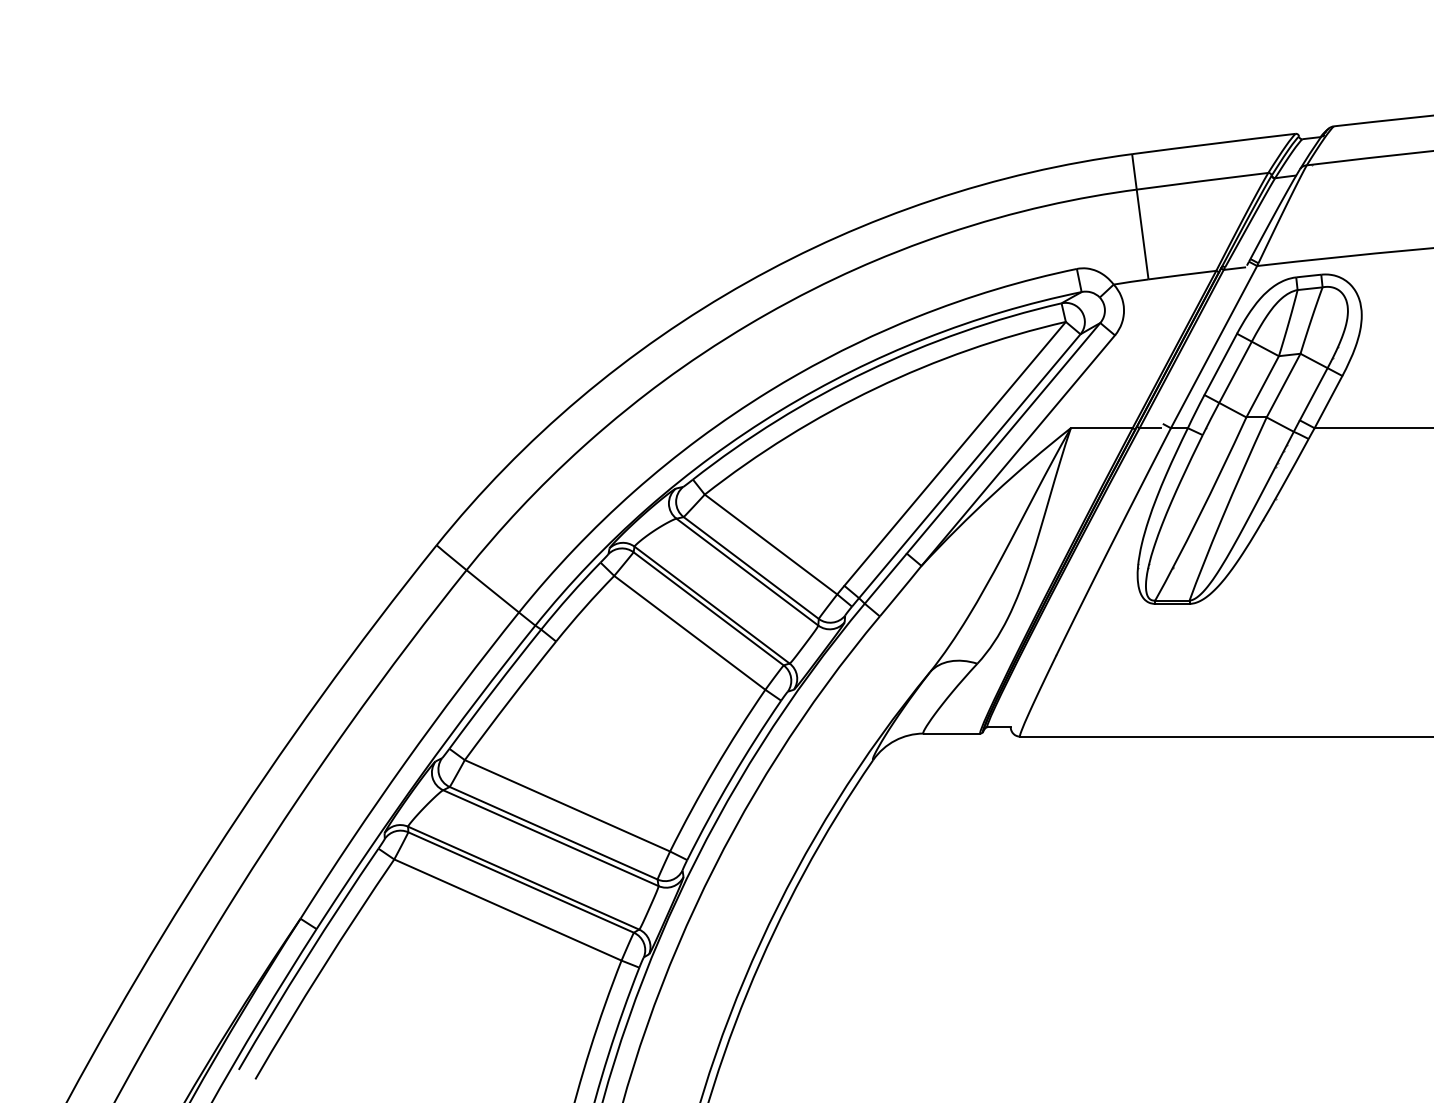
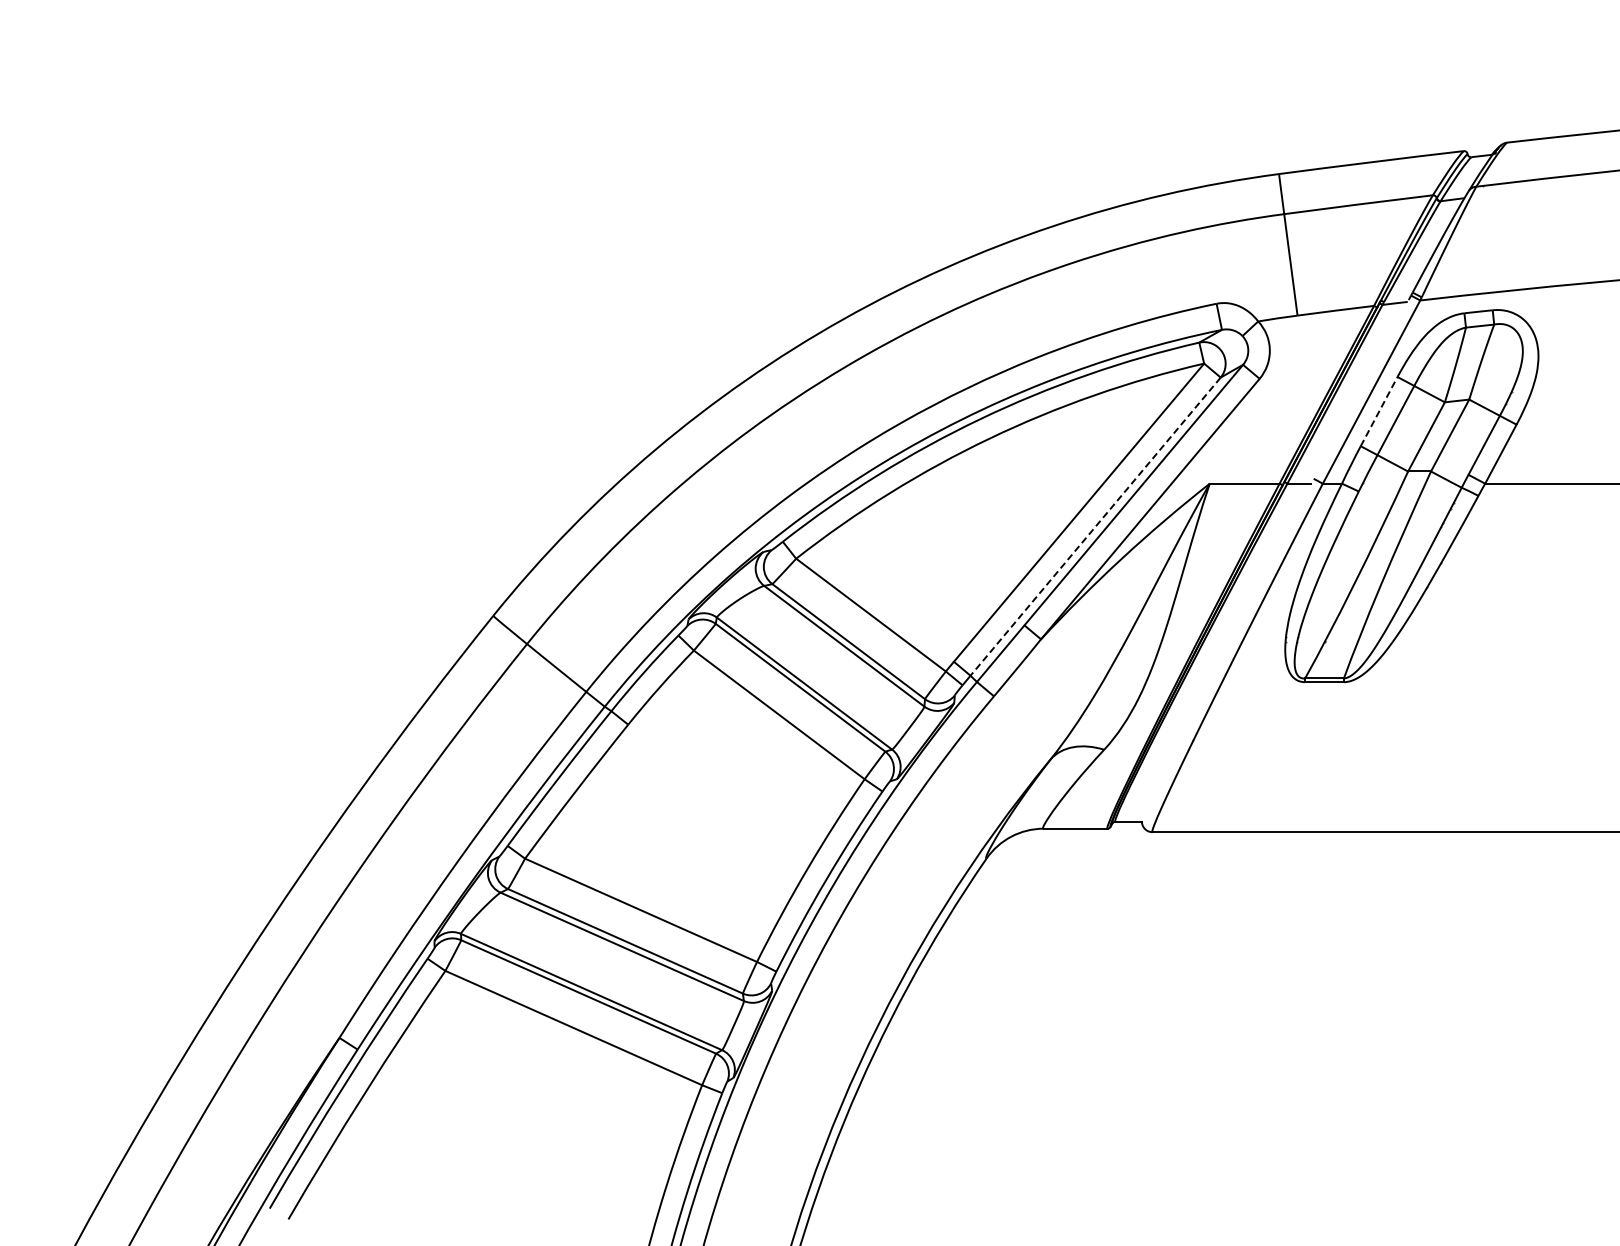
line: (1221, 364) -> (1379, 411), solid -> dashed
line: (969, 466) -> (1095, 526), solid -> dashed

